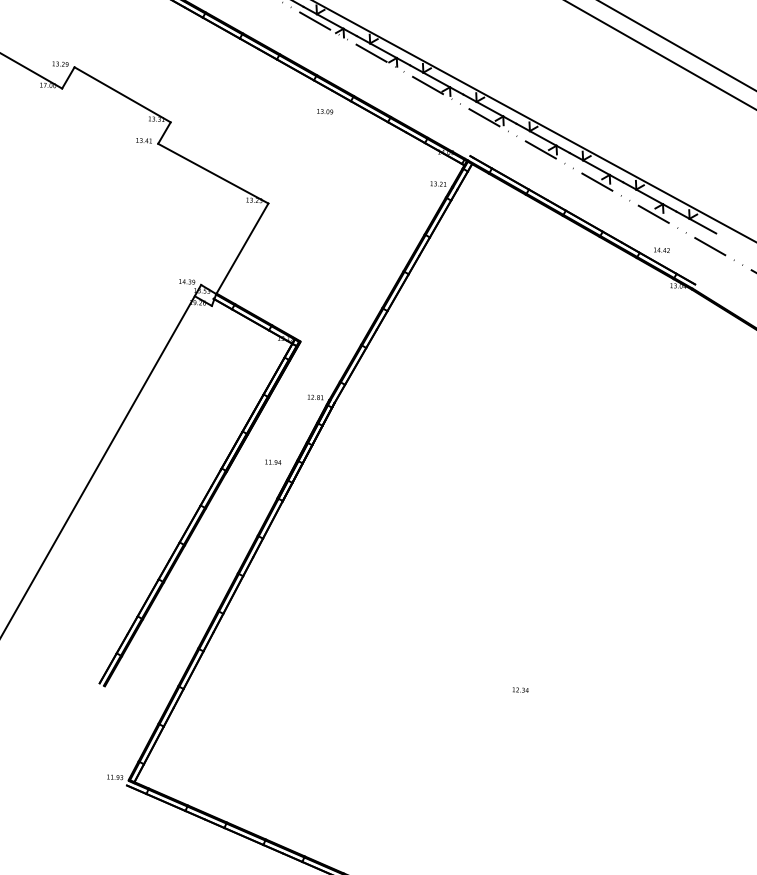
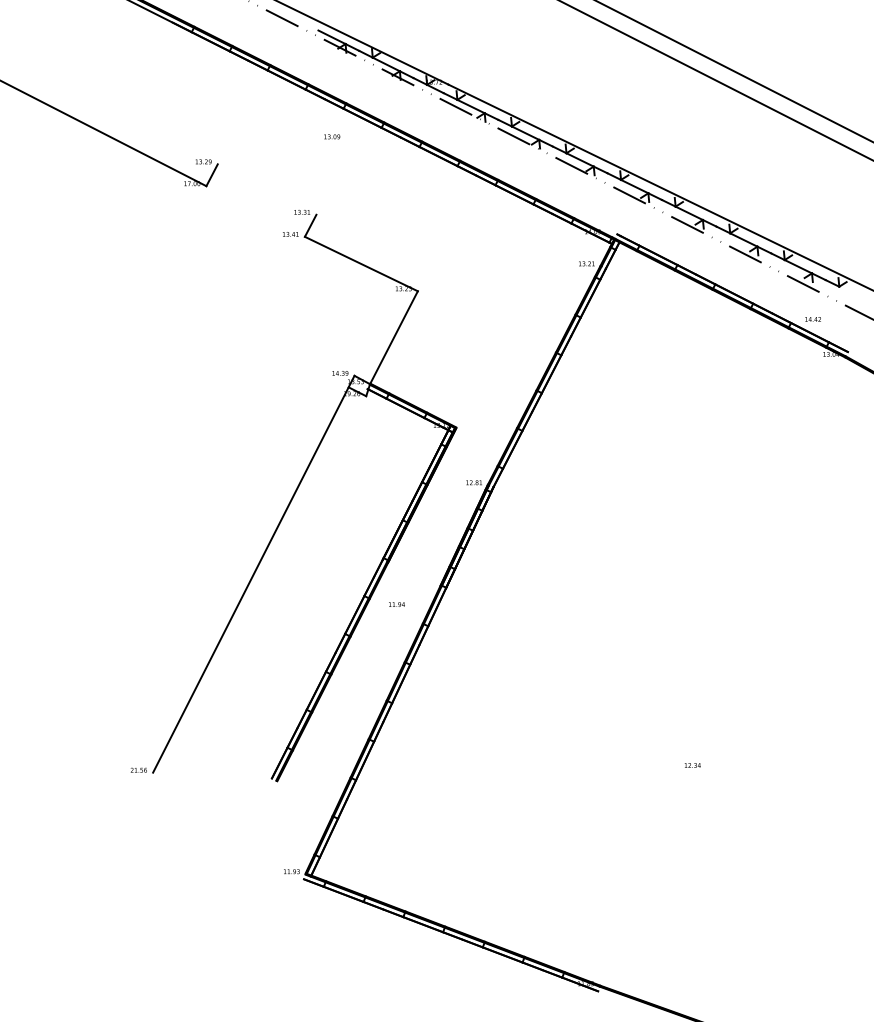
line: (122, 94) -> (266, 189), removed
text: (325, 111) -> (332, 136), moved
line: (702, 226) -> (852, 293), removed
text: (272, 462) -> (396, 604), moved

